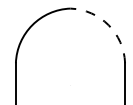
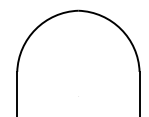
arc: (108, 25) -> (121, 29), dashed -> solid

